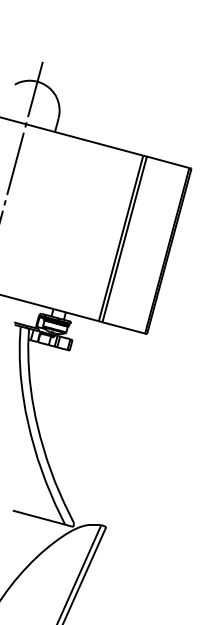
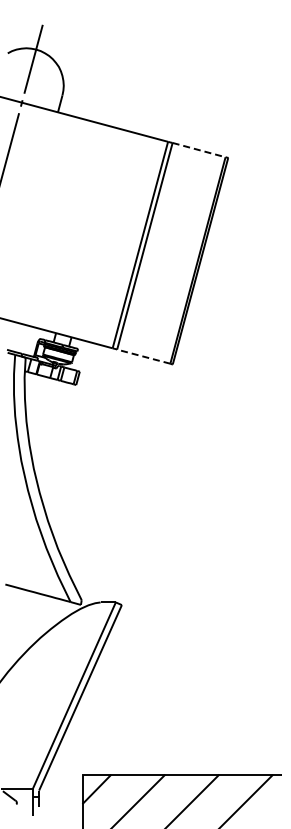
line: (168, 162) -> (199, 150), solid -> dashed
line: (123, 327) -> (143, 356), solid -> dashed

